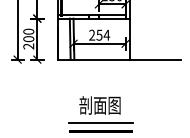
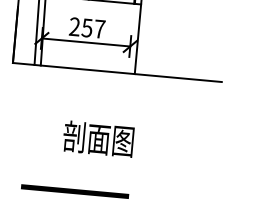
text: (106, 34) -> (99, 27), 254 -> 257
text: (99, 105) -> (97, 138), moved
line: (100, 122) -> (75, 176), removed

